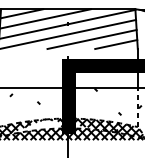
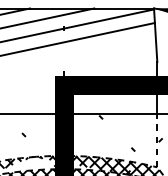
line: (91, 39) -> (94, 49), removed
line: (116, 44) -> (128, 56), removed

